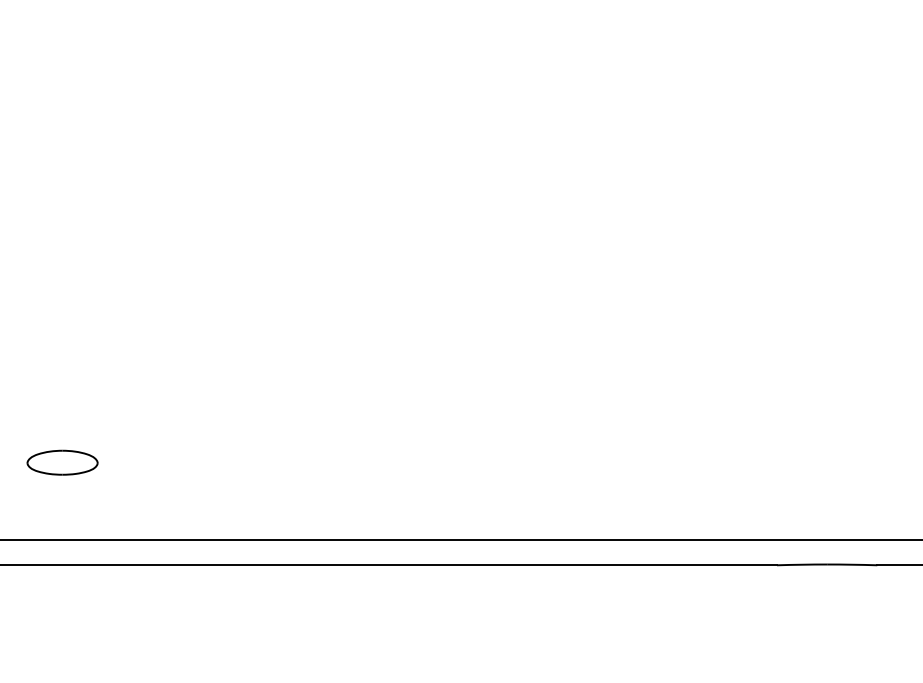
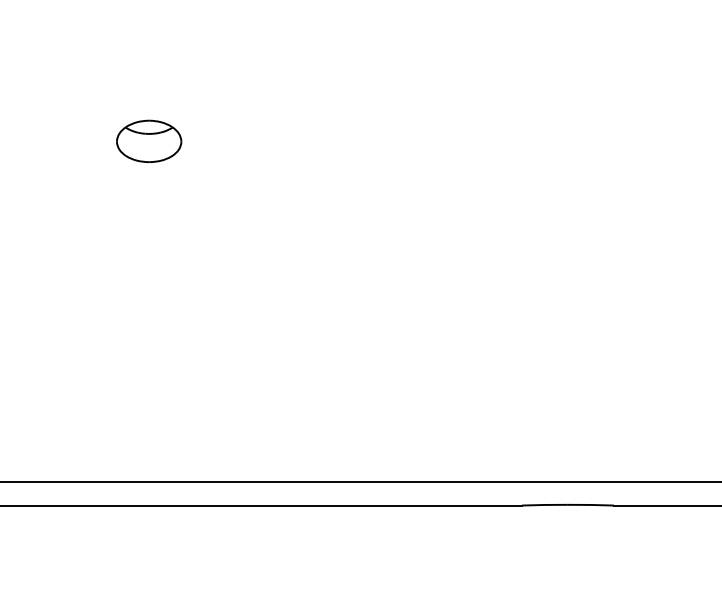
part: (370, 168) -> (148, 141), added

